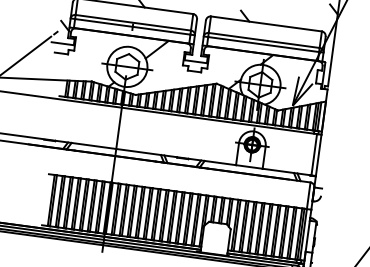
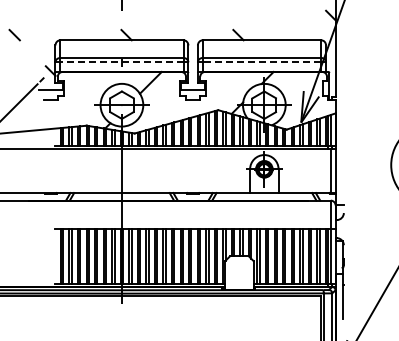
line: (132, 26) -> (121, 62), solid -> dashed
line: (263, 44) -> (261, 62), solid -> dashed

